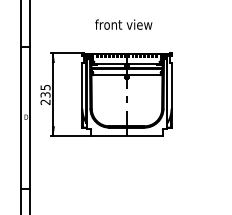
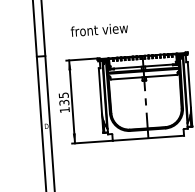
text: (123, 24) -> (99, 29), moved
text: (45, 102) -> (64, 110), 235 -> 135

